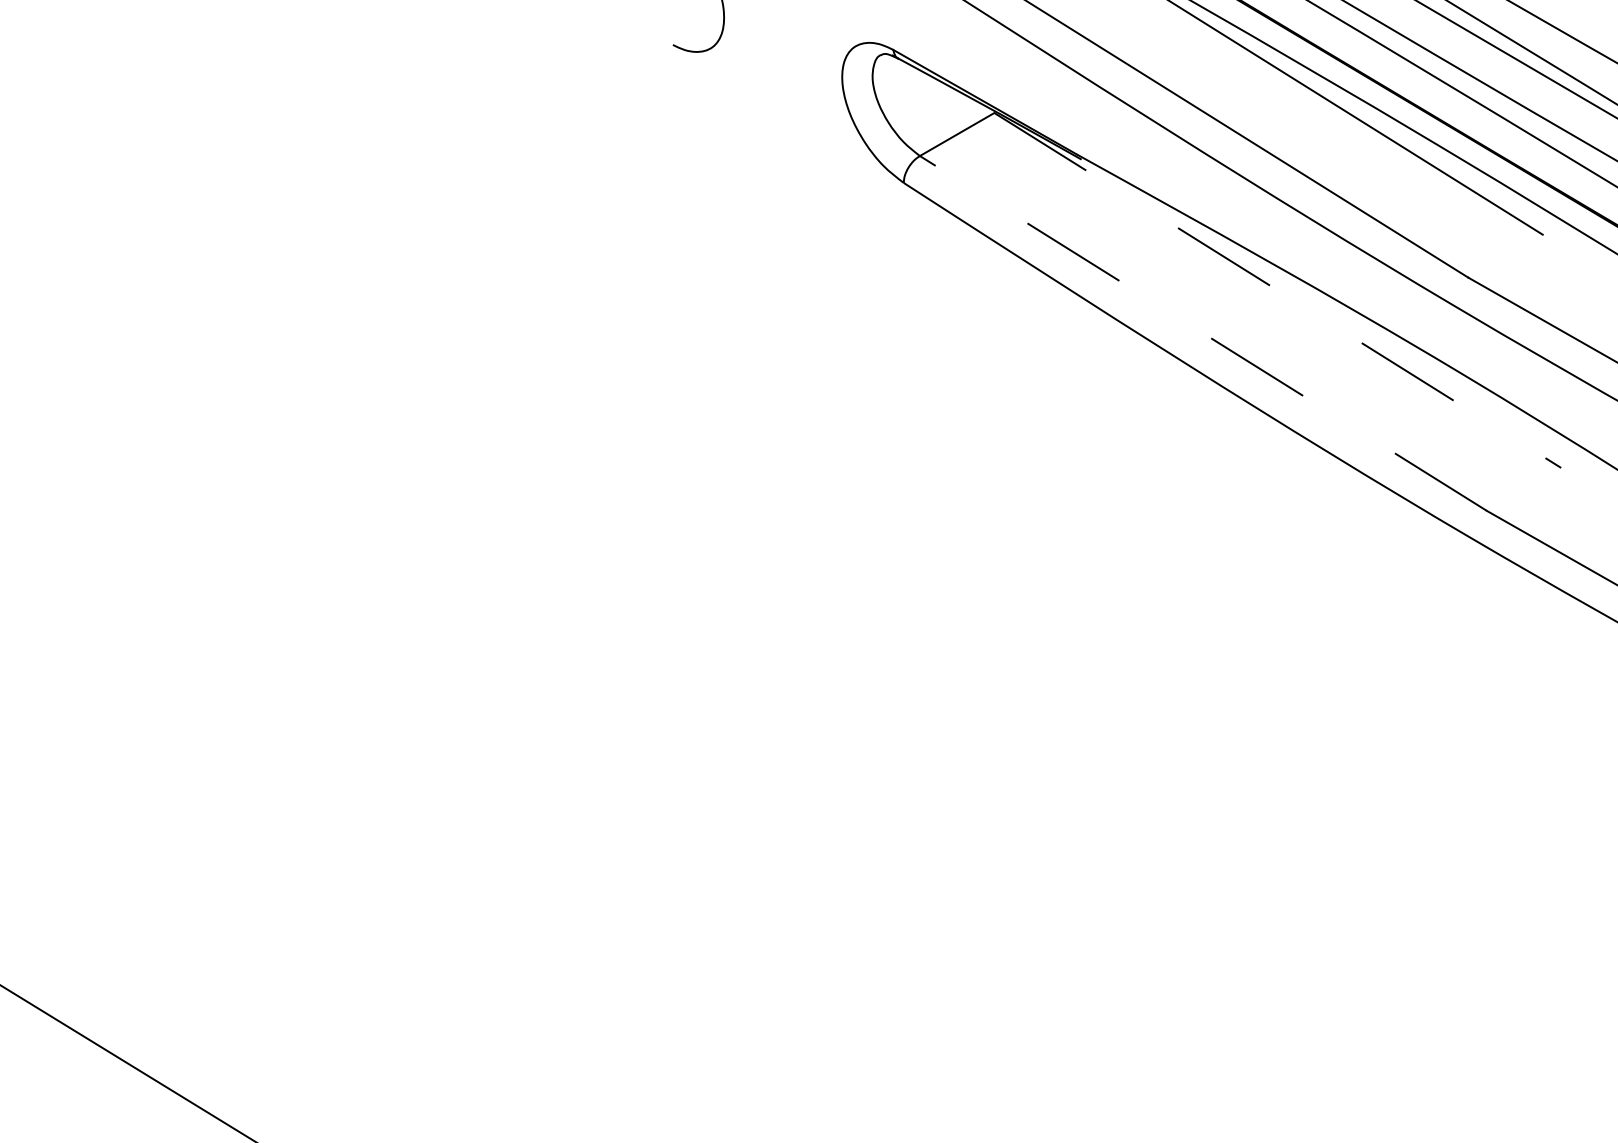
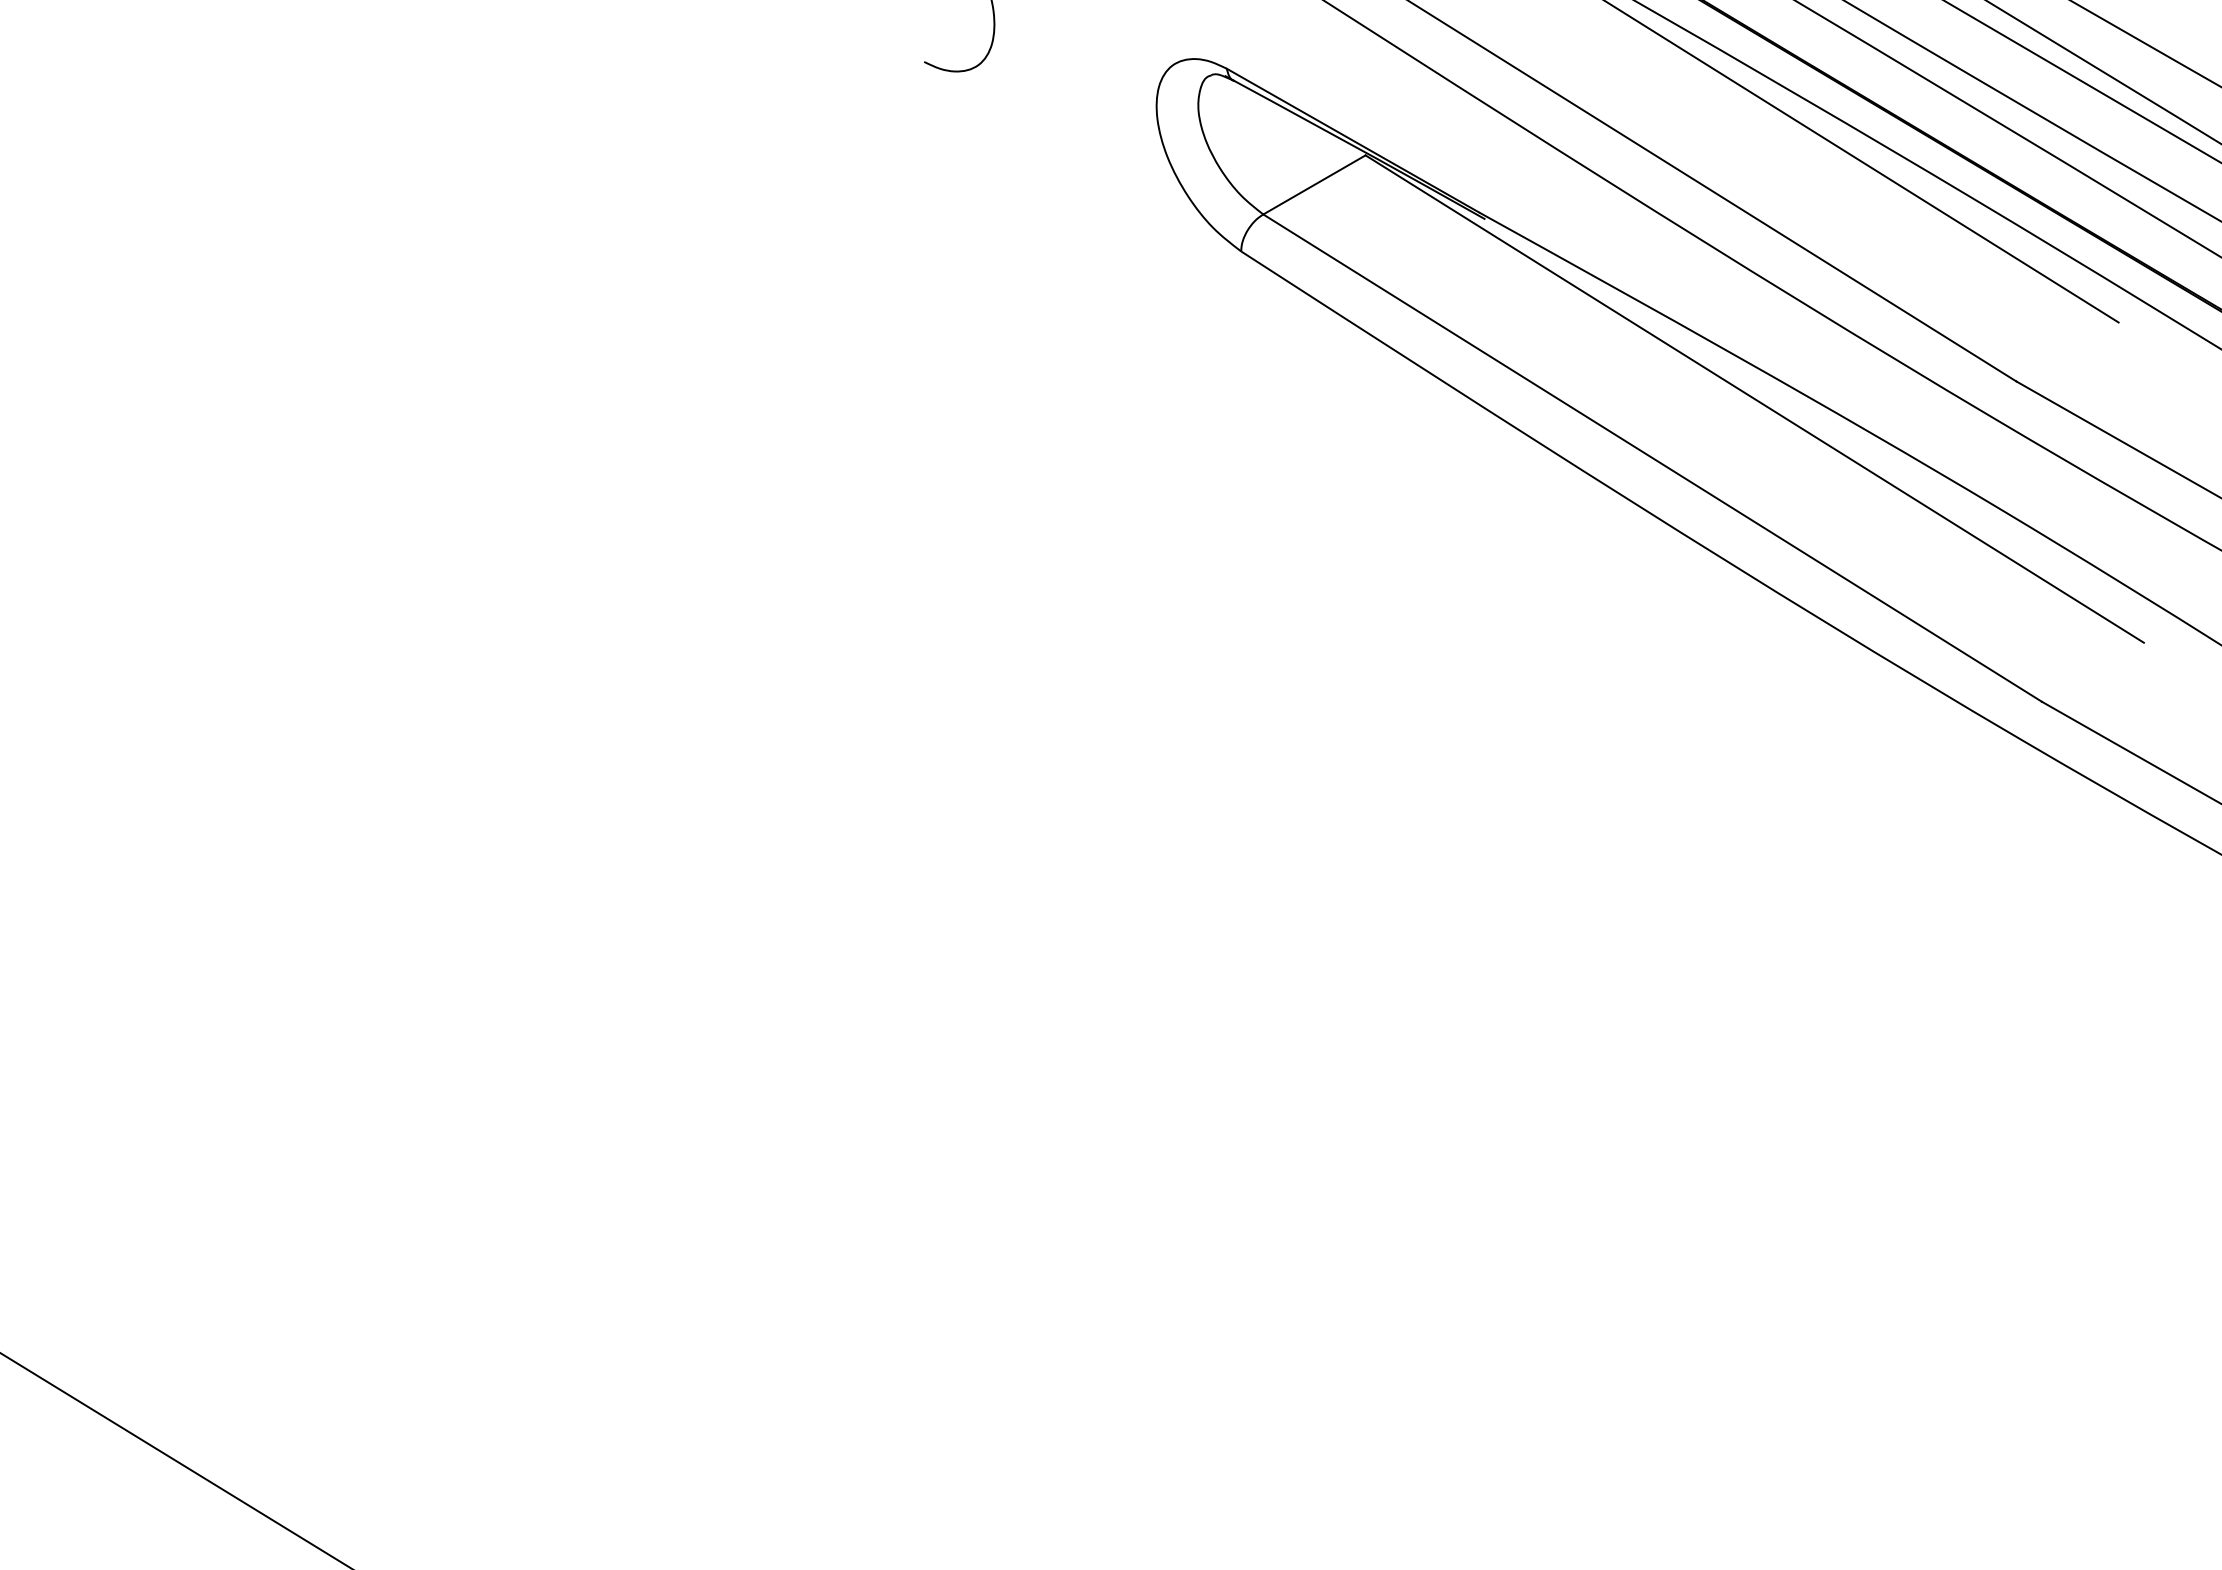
line: (1278, 290) -> (1755, 399), dashed -> solid
line: (1203, 333) -> (1652, 457), dashed -> solid

